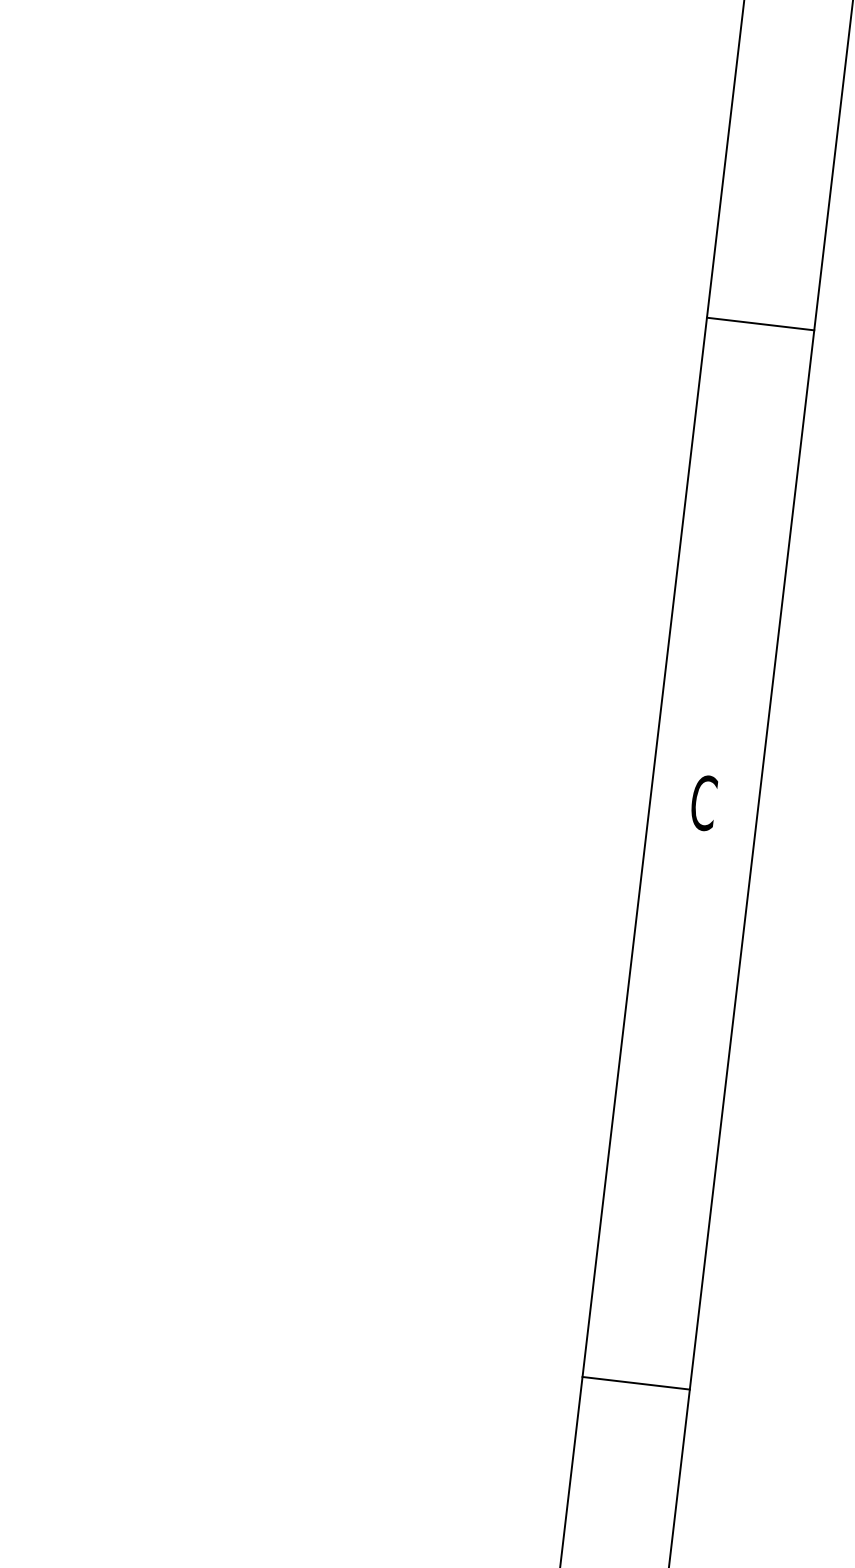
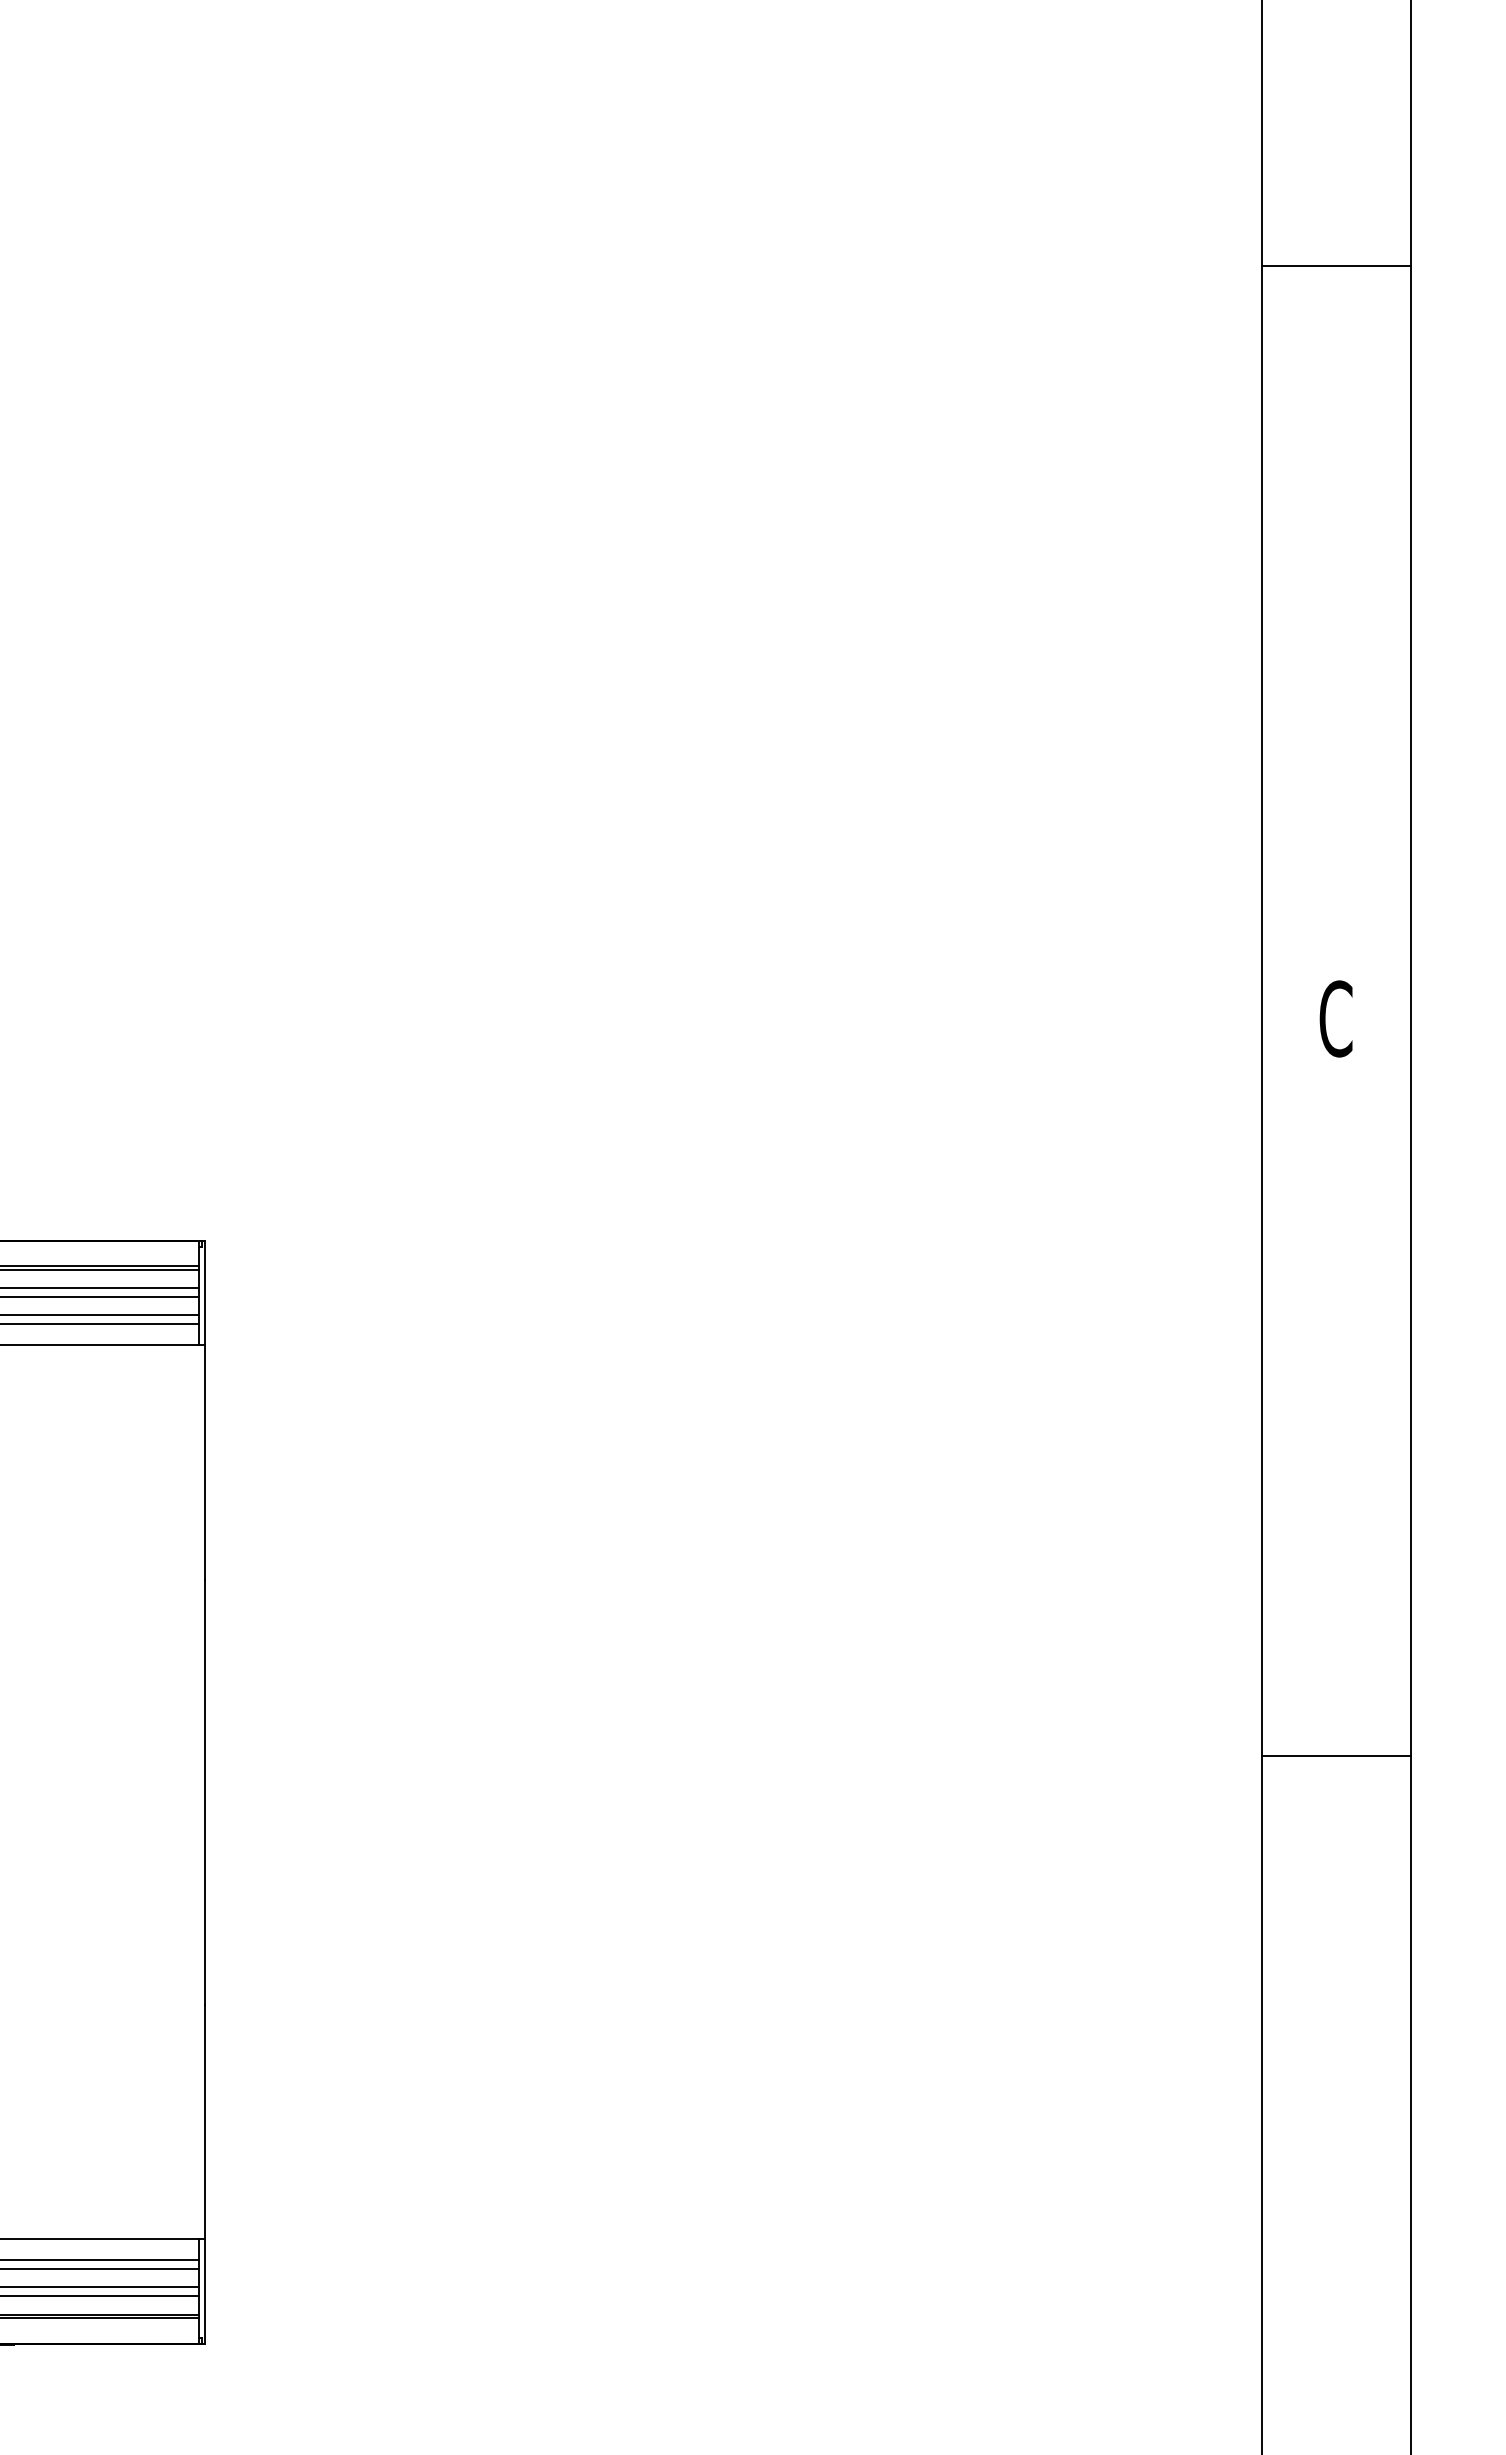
line: (760, 323) -> (1336, 265), moved
line: (635, 1383) -> (1336, 1755), moved

